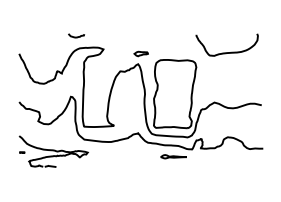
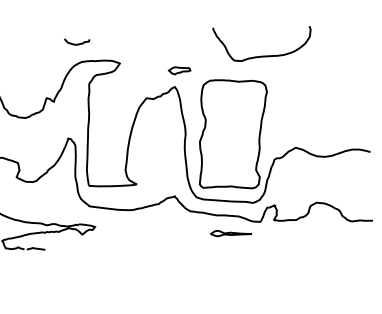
curve: (226, 52) -> (260, 55), moved

